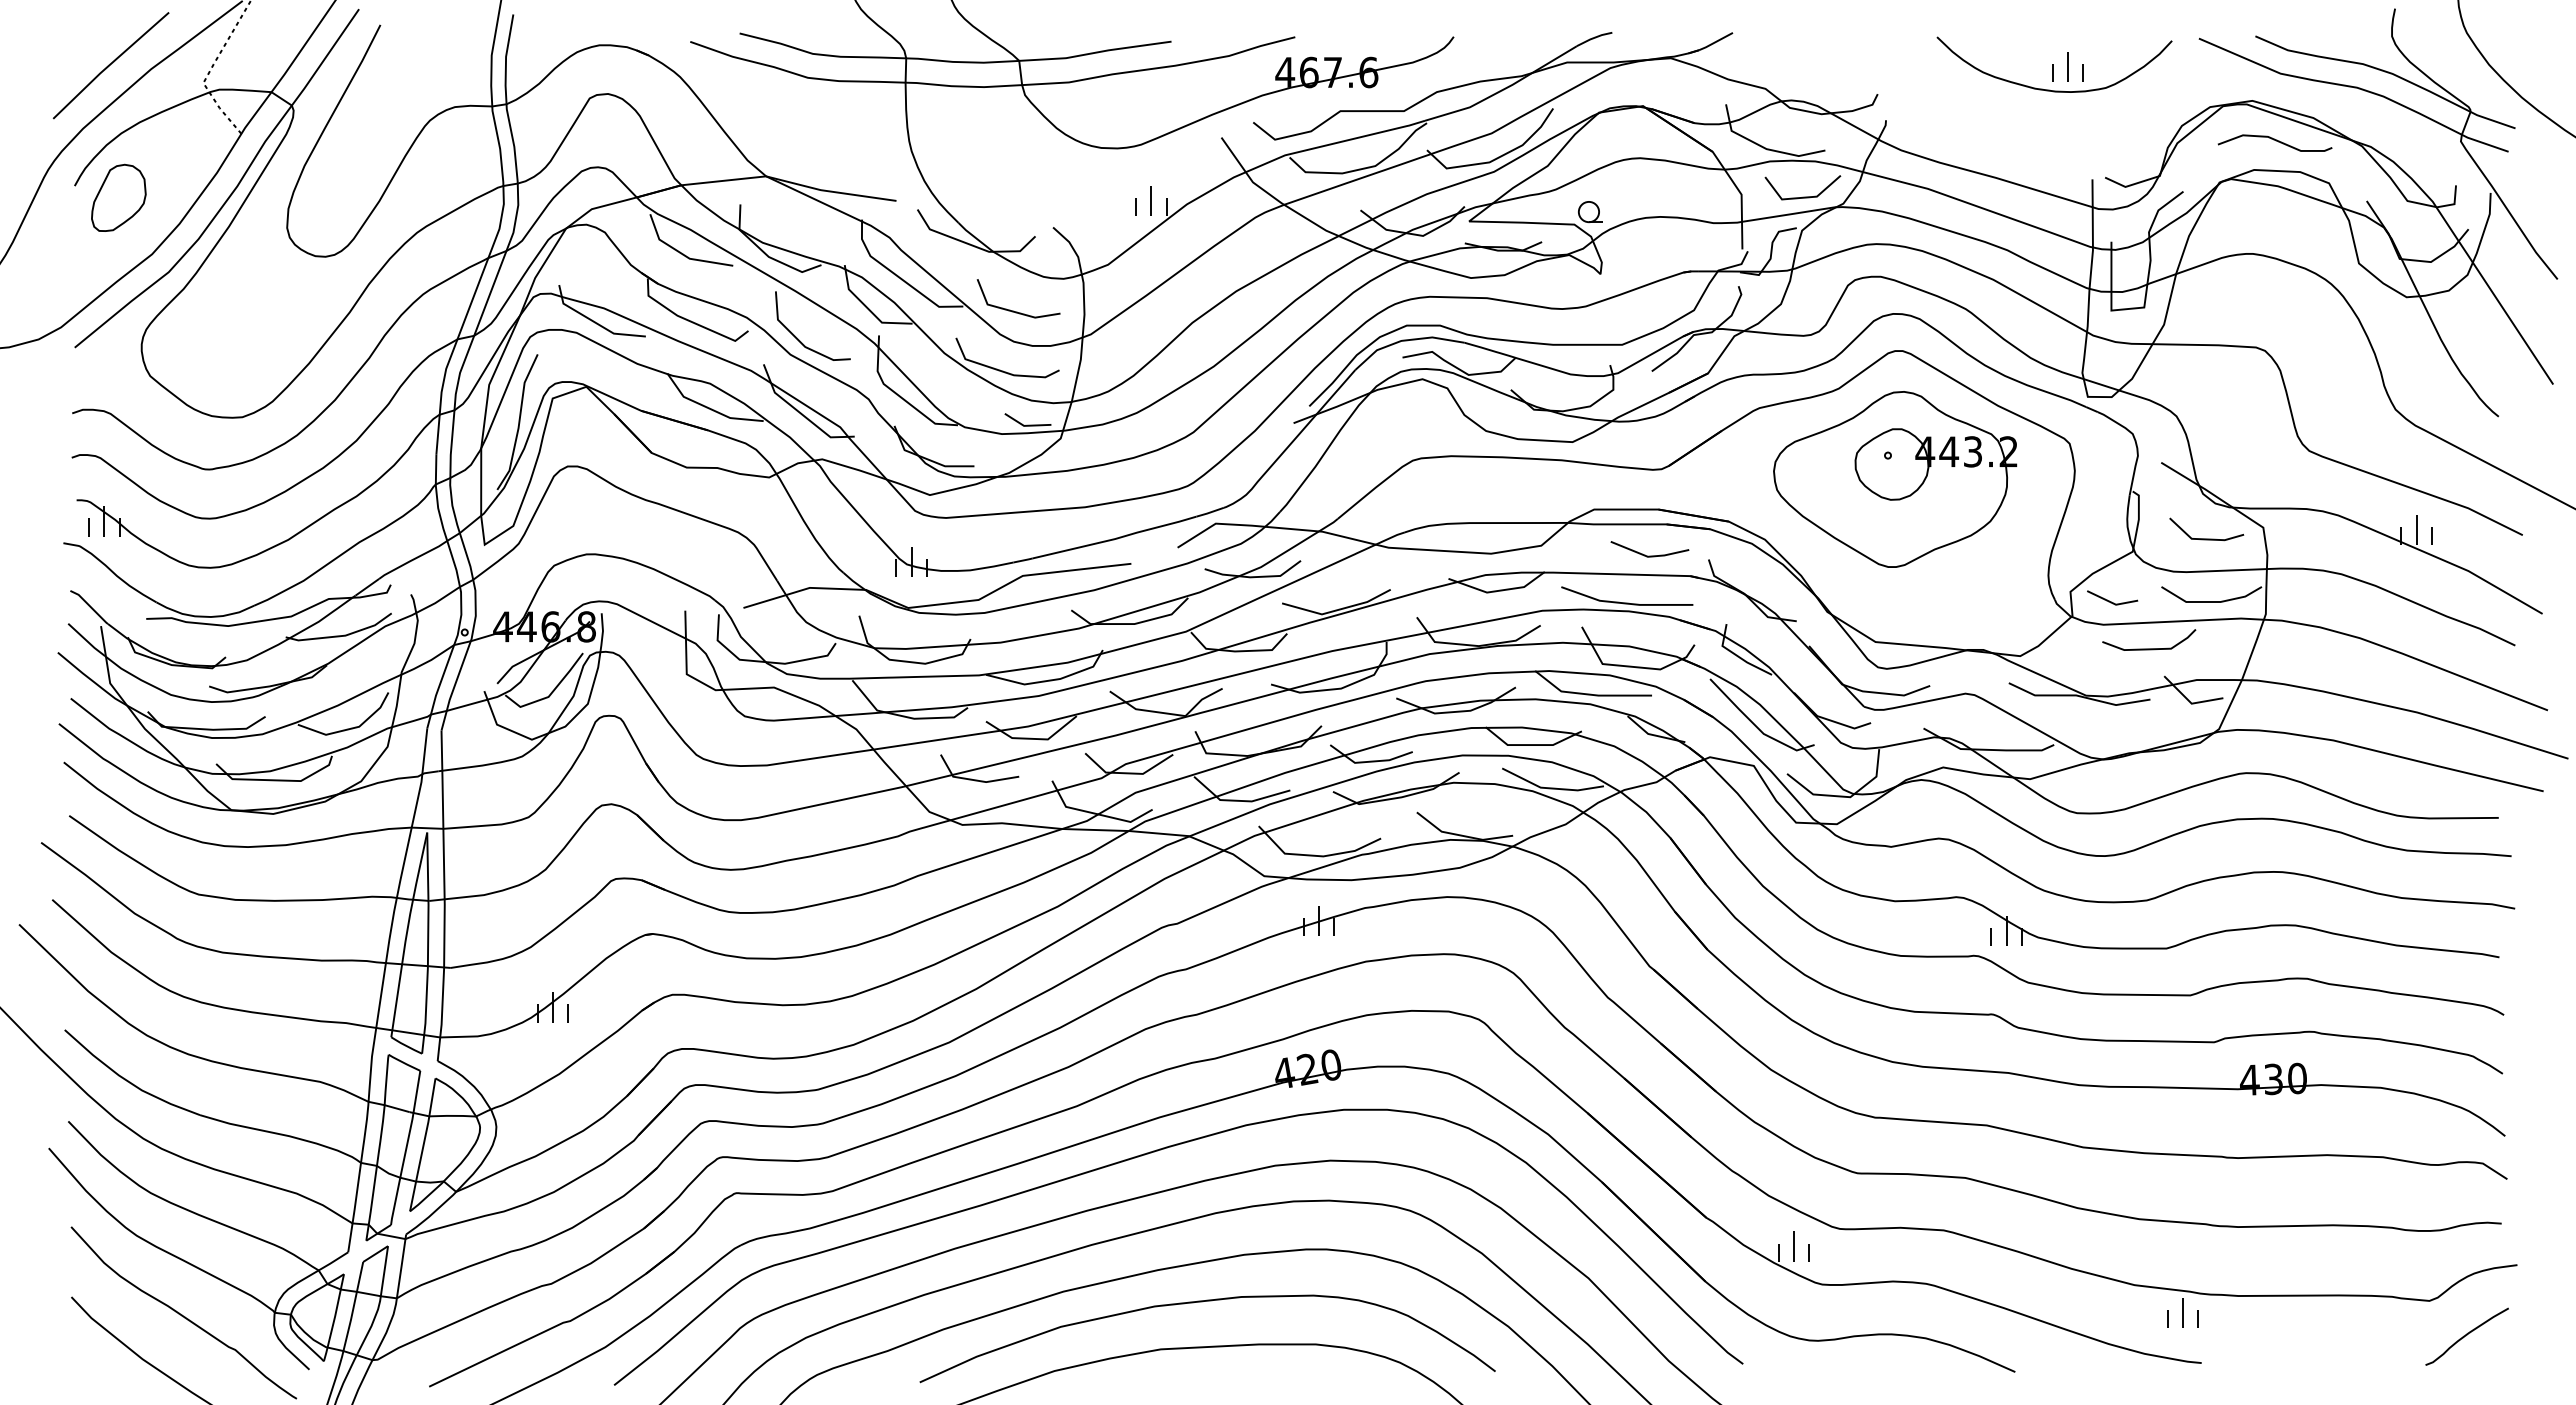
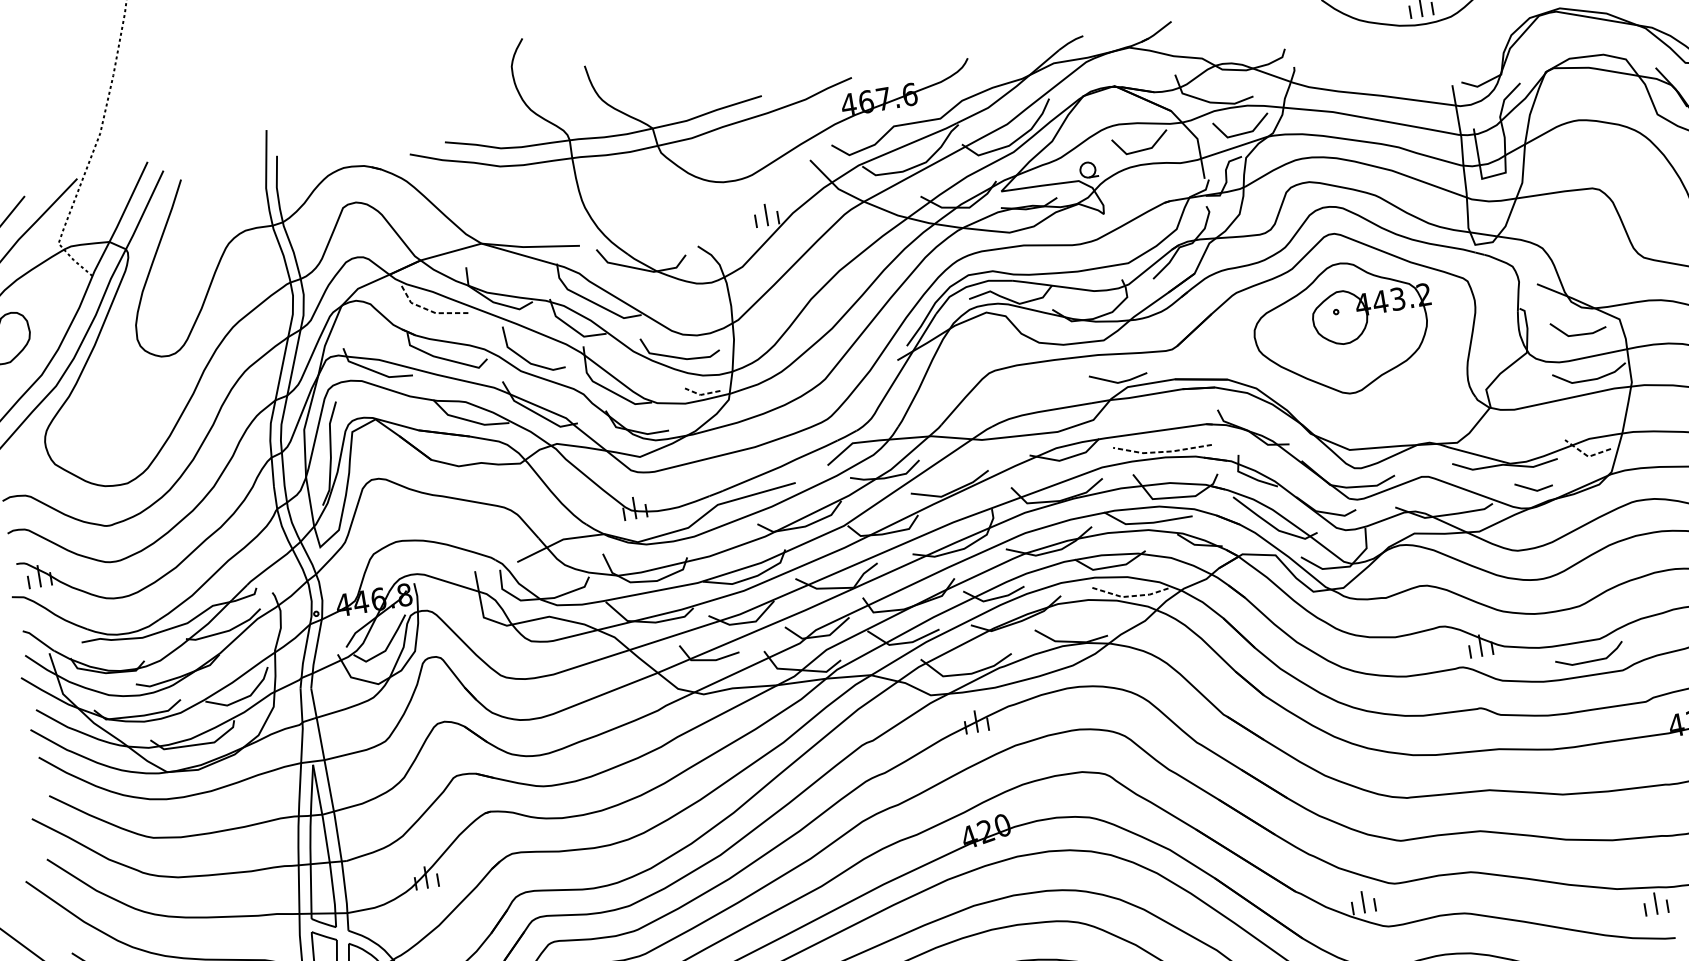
curve: (2274, 140) -> (1580, 34), removed
line: (1664, 196) -> (1141, 149), added
line: (682, 253) -> (429, 310), solid -> dashed
line: (1013, 310) -> (678, 311), removed
line: (1026, 425) -> (702, 394), solid -> dashed
line: (1649, 555) -> (1118, 381), moved
line: (2111, 601) -> (1533, 489), moved
line: (1626, 603) -> (1162, 451), solid -> dashed
line: (2149, 648) -> (1590, 660), moved
line: (2188, 700) -> (1585, 454), solid -> dashed
line: (1550, 788) -> (1129, 596), solid -> dashed

